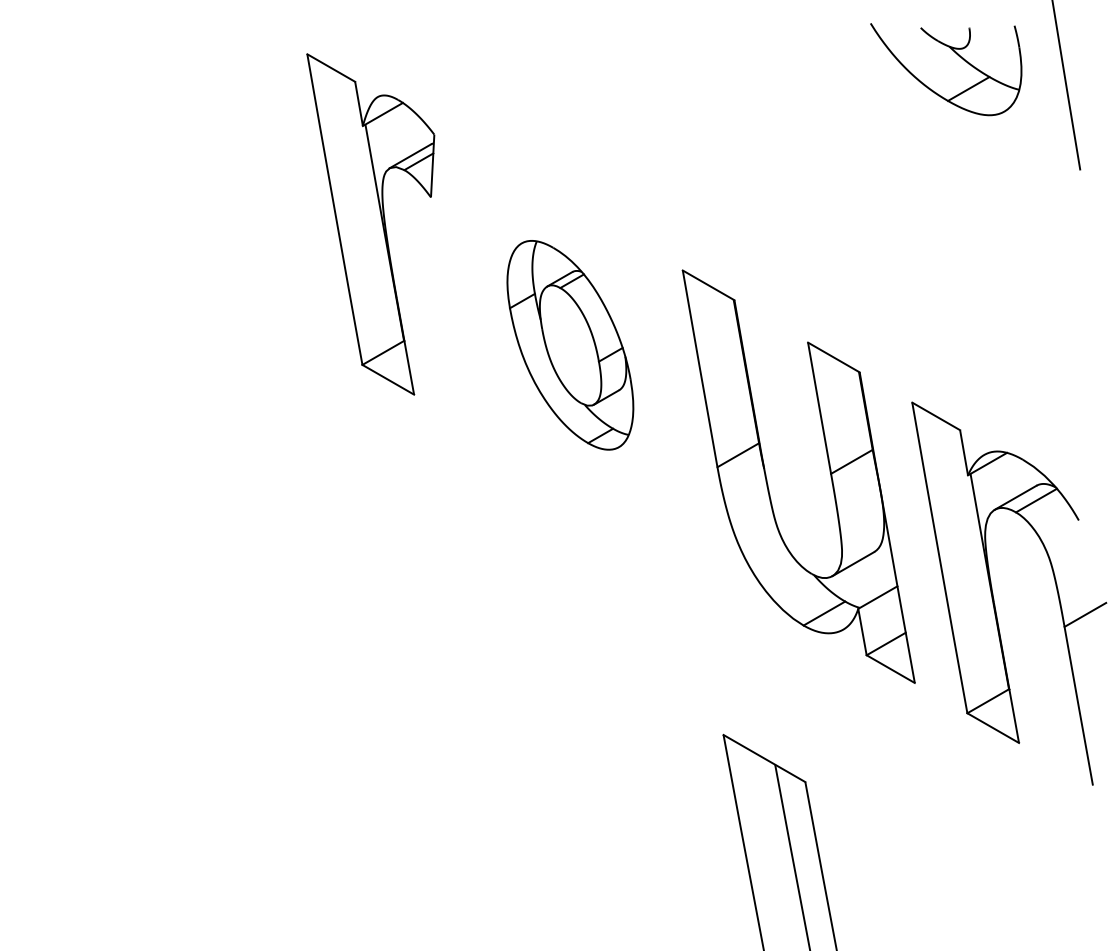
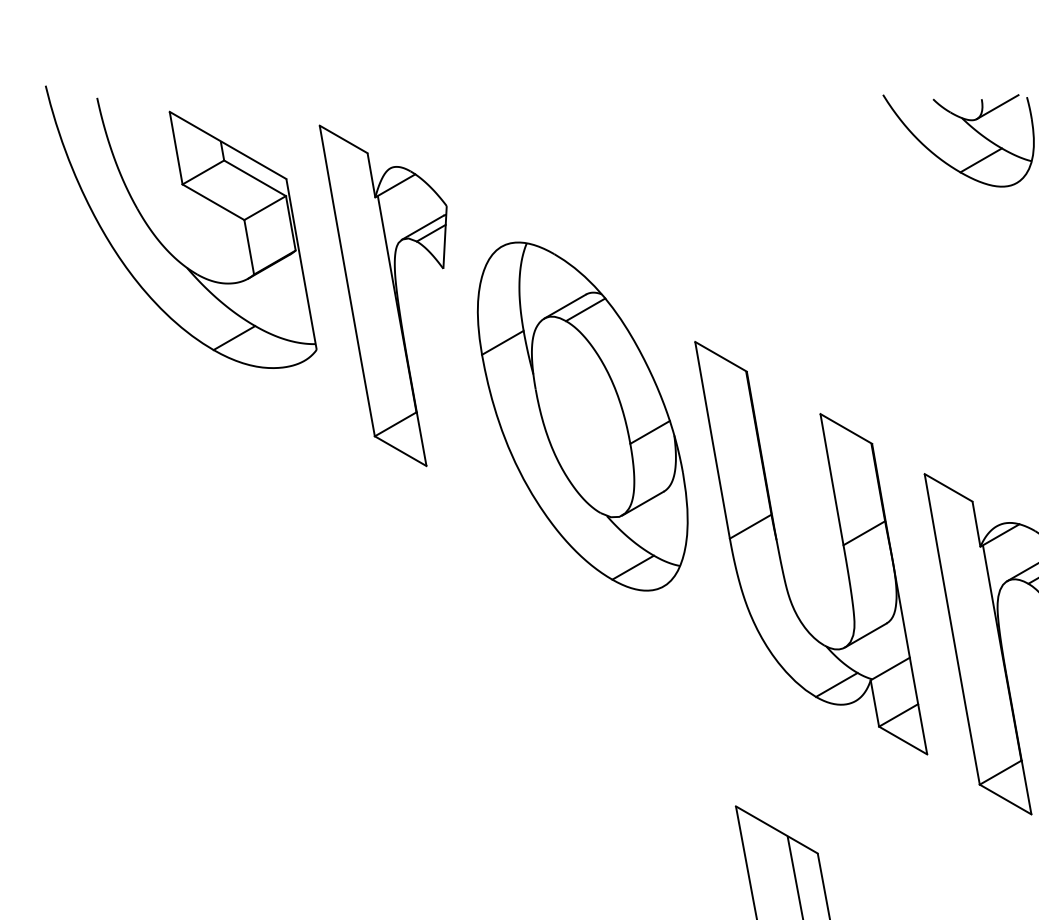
line: (985, 35) -> (997, 106), added
part: (150, 172) -> (162, 243), added
part: (570, 345) -> (582, 416), size x1.67

